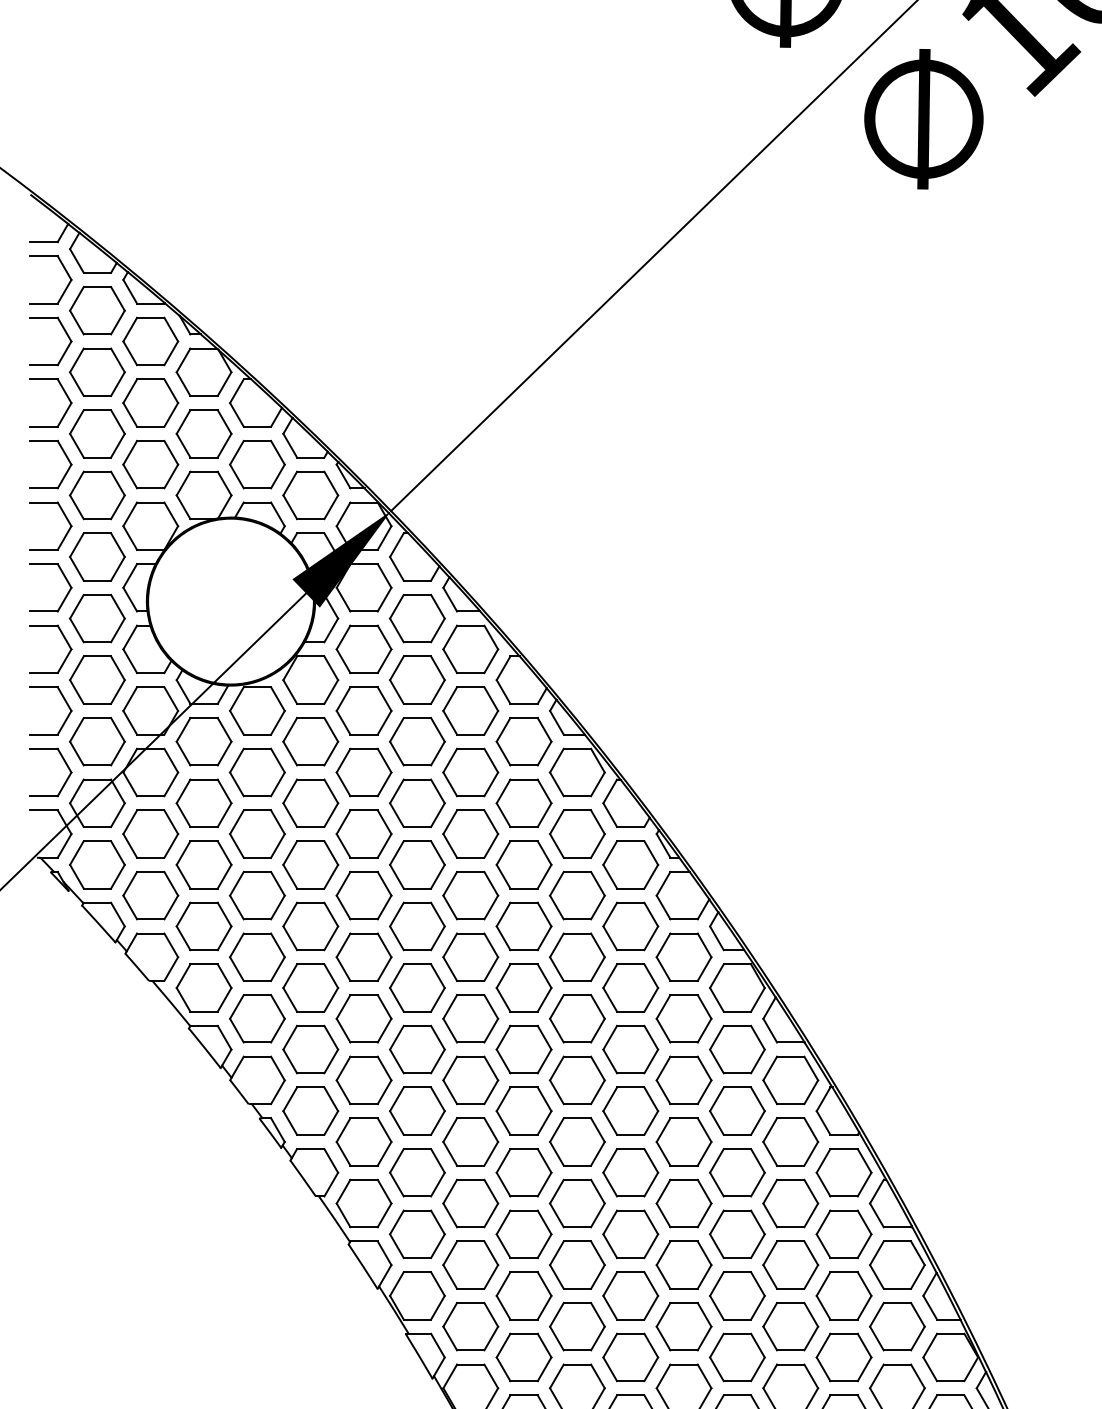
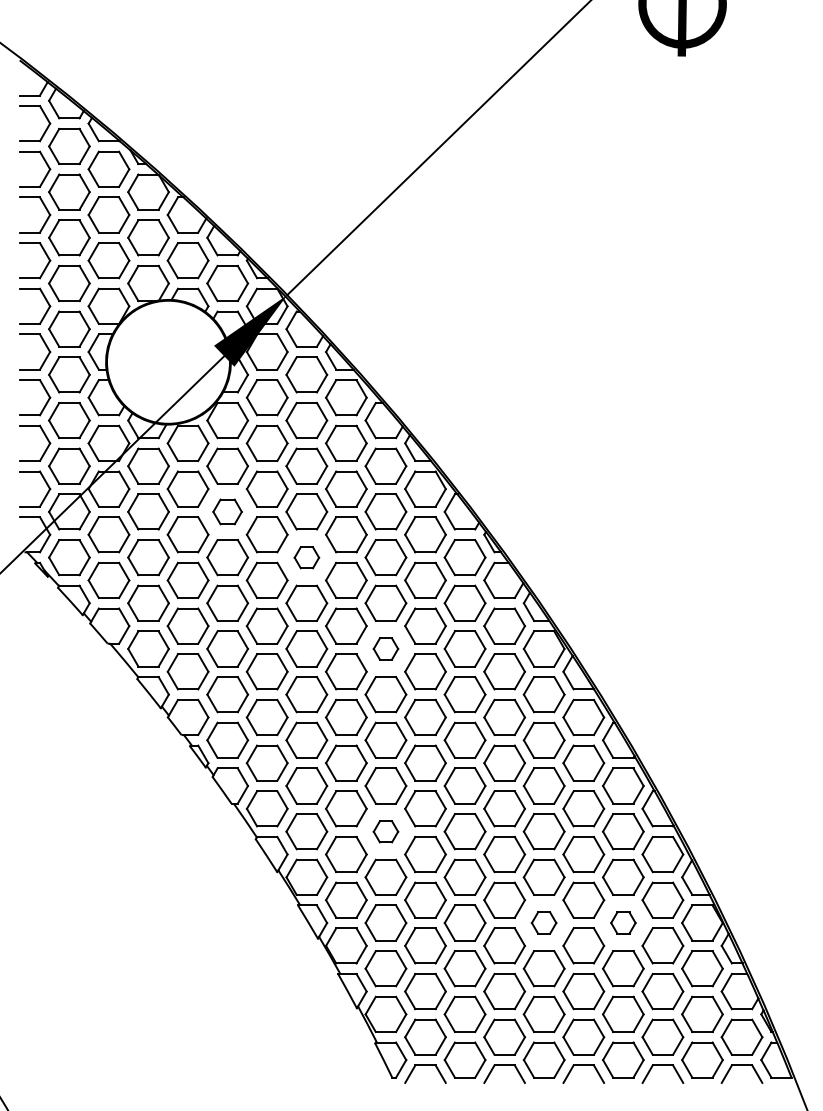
part: (310, 802) -> (227, 511), size x0.7
part: (416, 864) -> (306, 557), size x0.6
part: (523, 987) -> (385, 648), size x0.6
part: (523, 1234) -> (385, 831), size x0.6
part: (736, 1356) -> (543, 922), size x0.6
part: (844, 1356) -> (623, 922), size x0.6

